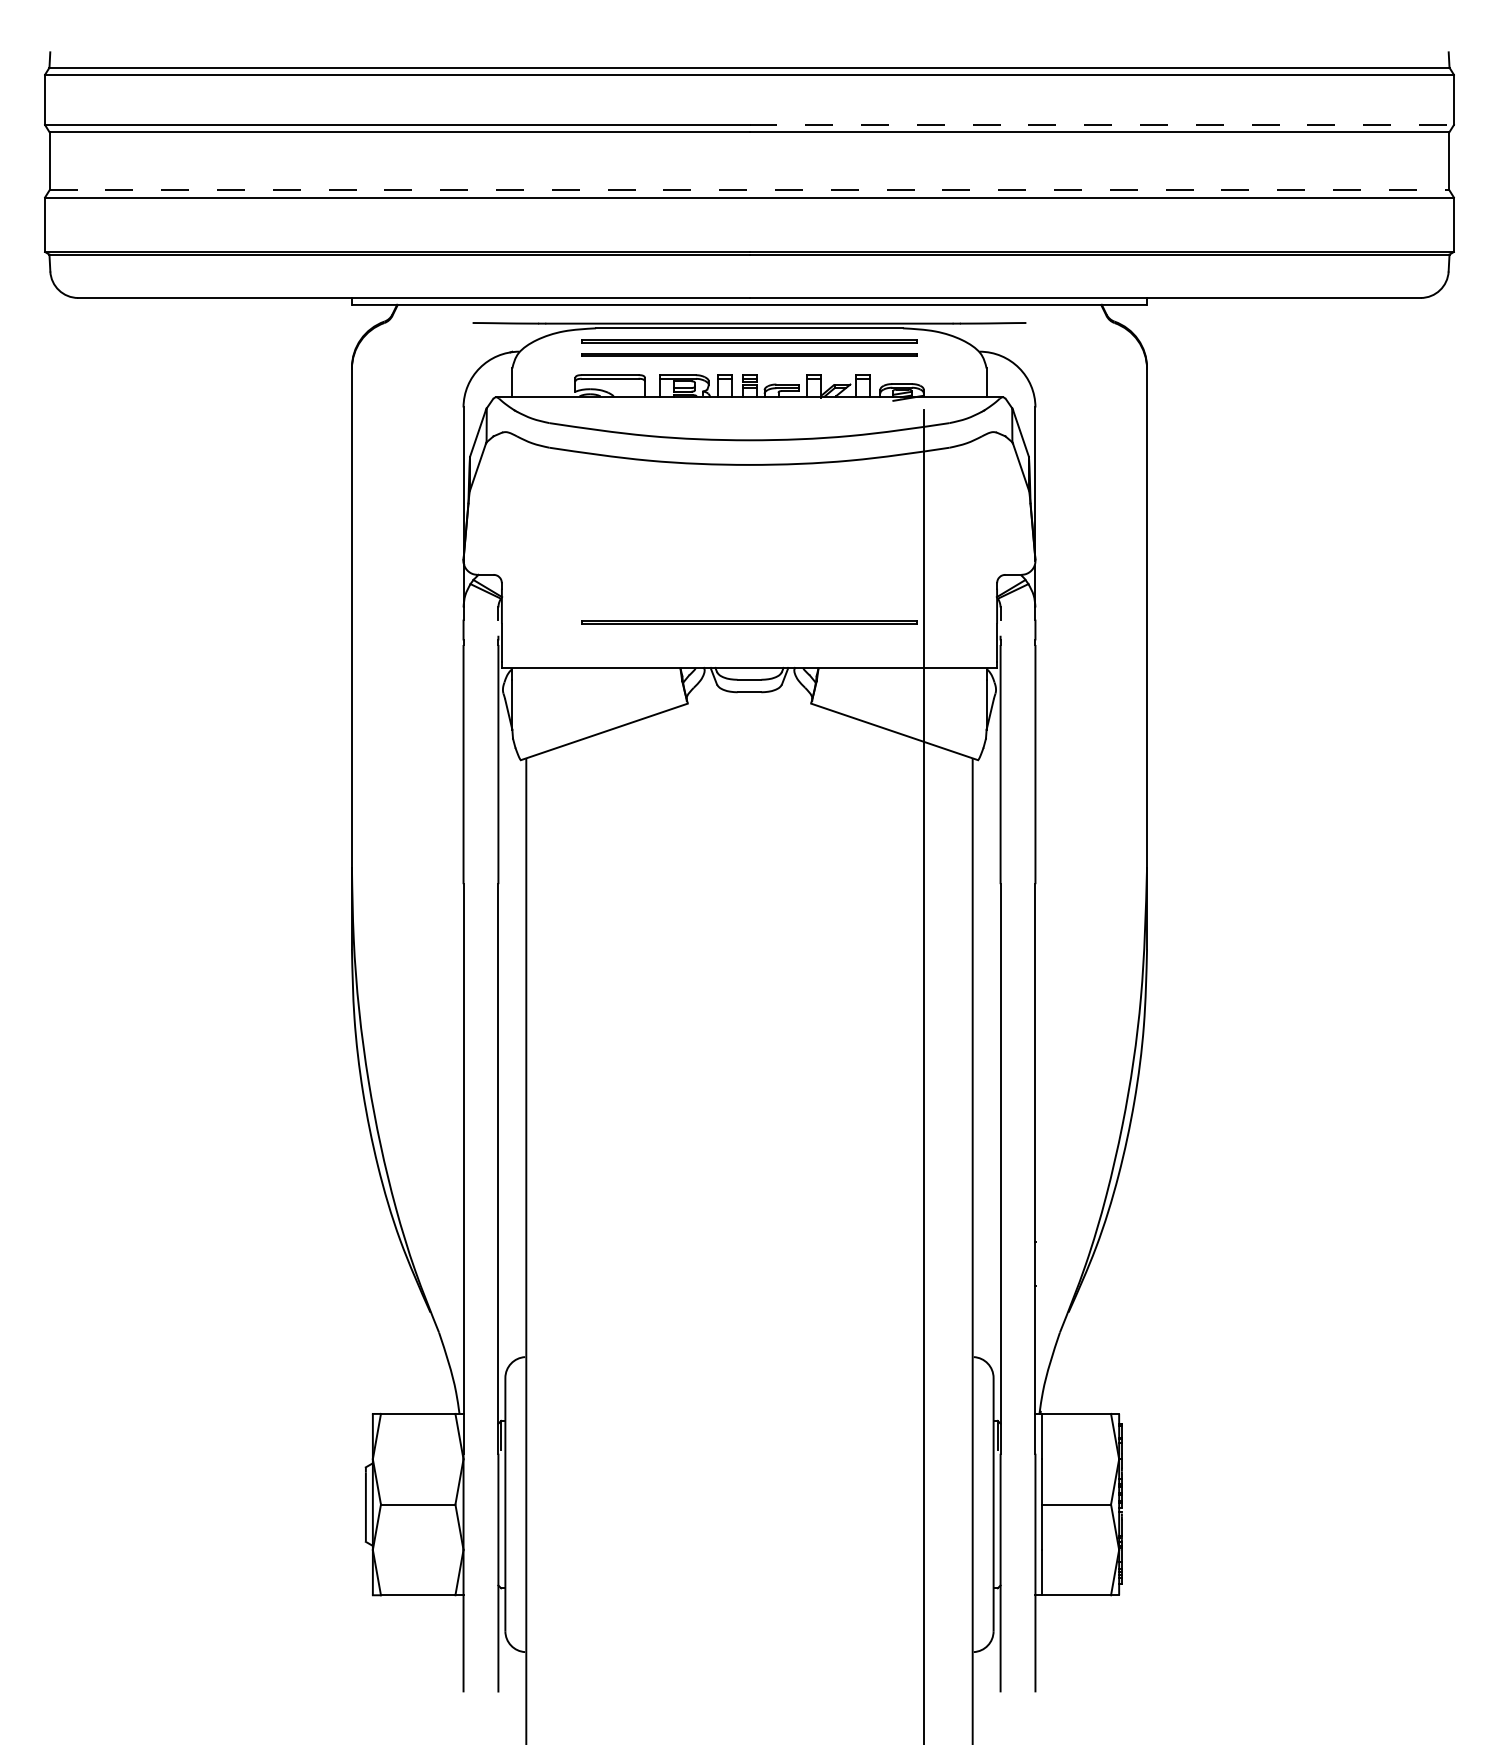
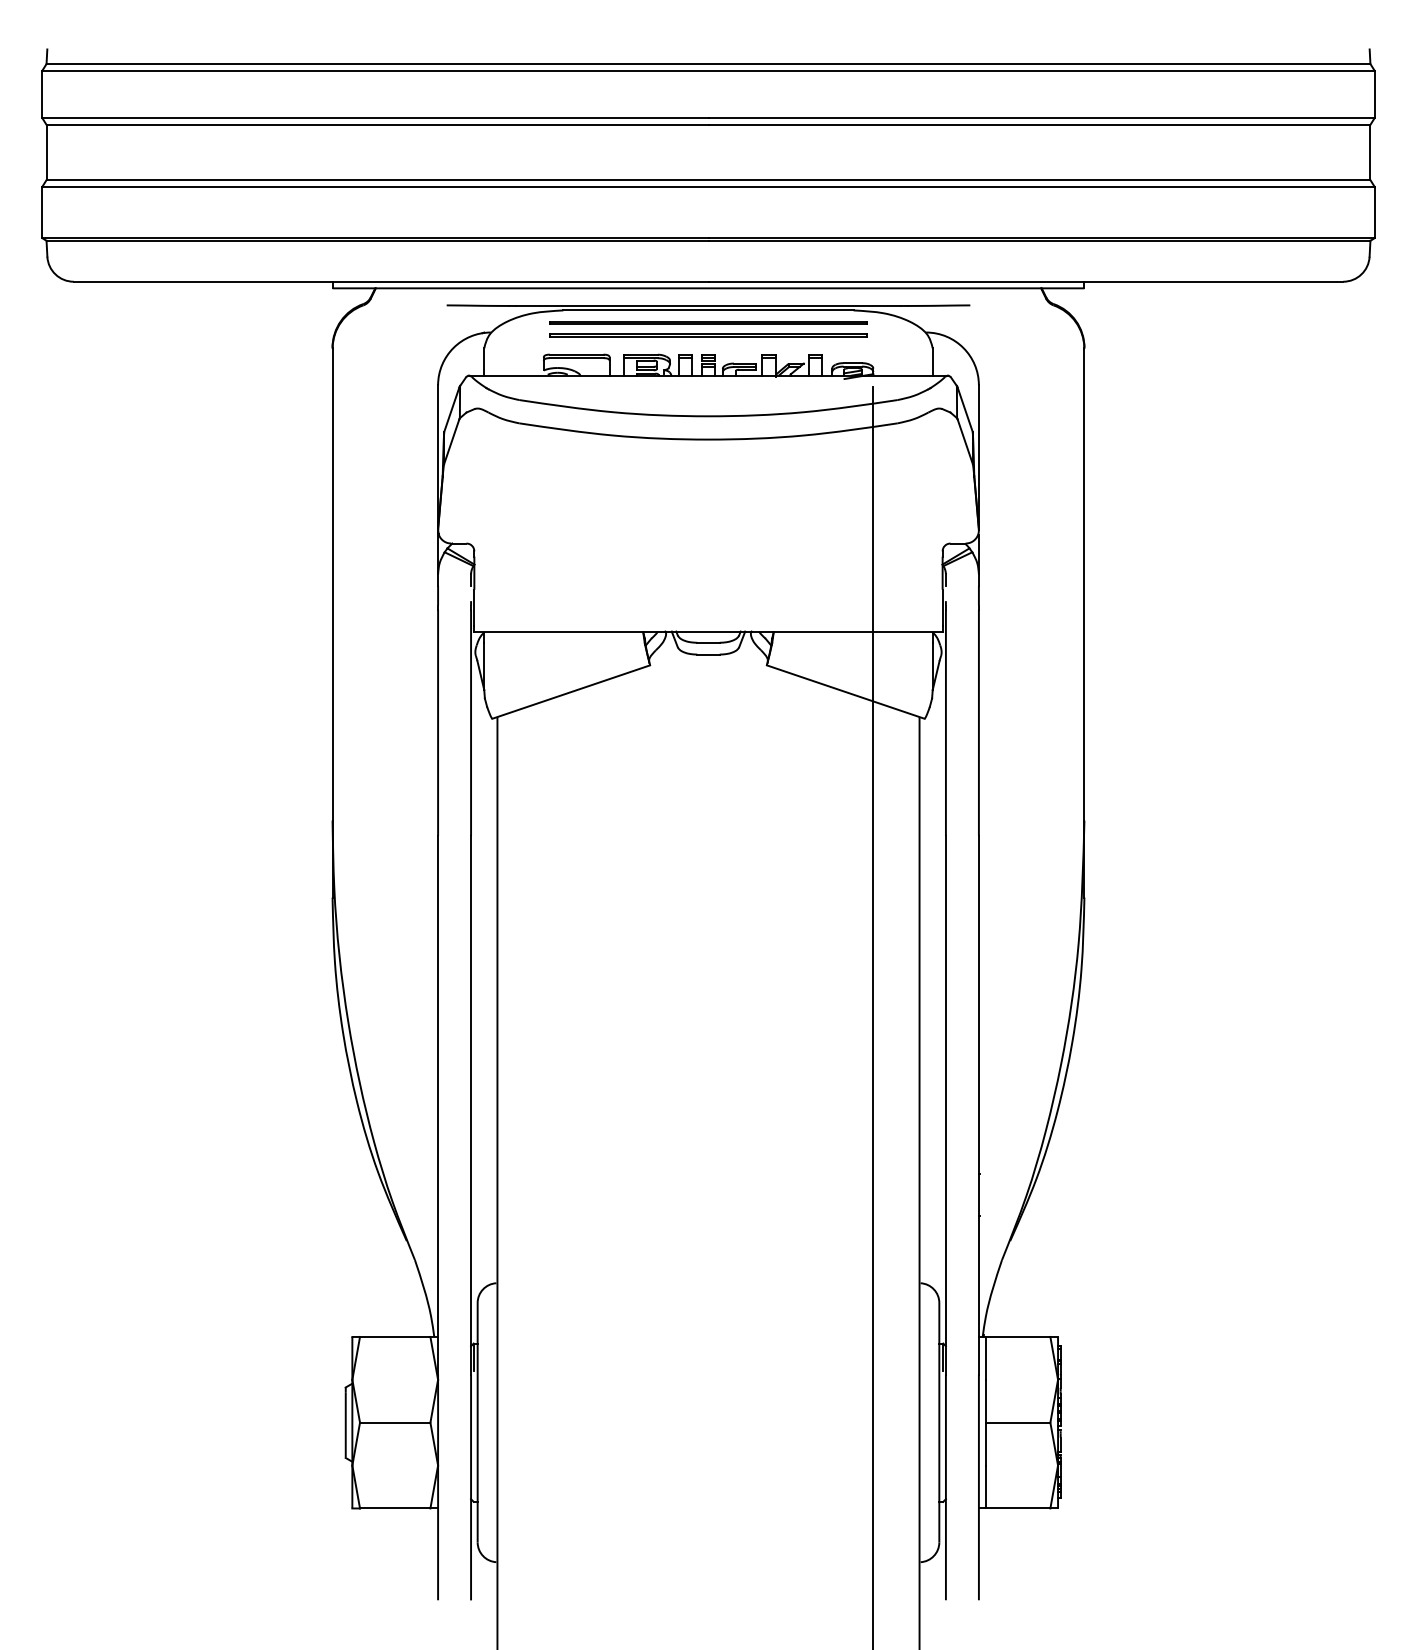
line: (1102, 125) -> (1042, 118), dashed -> solid
line: (749, 190) -> (708, 180), dashed -> solid
line: (749, 621) -> (708, 587), removed

